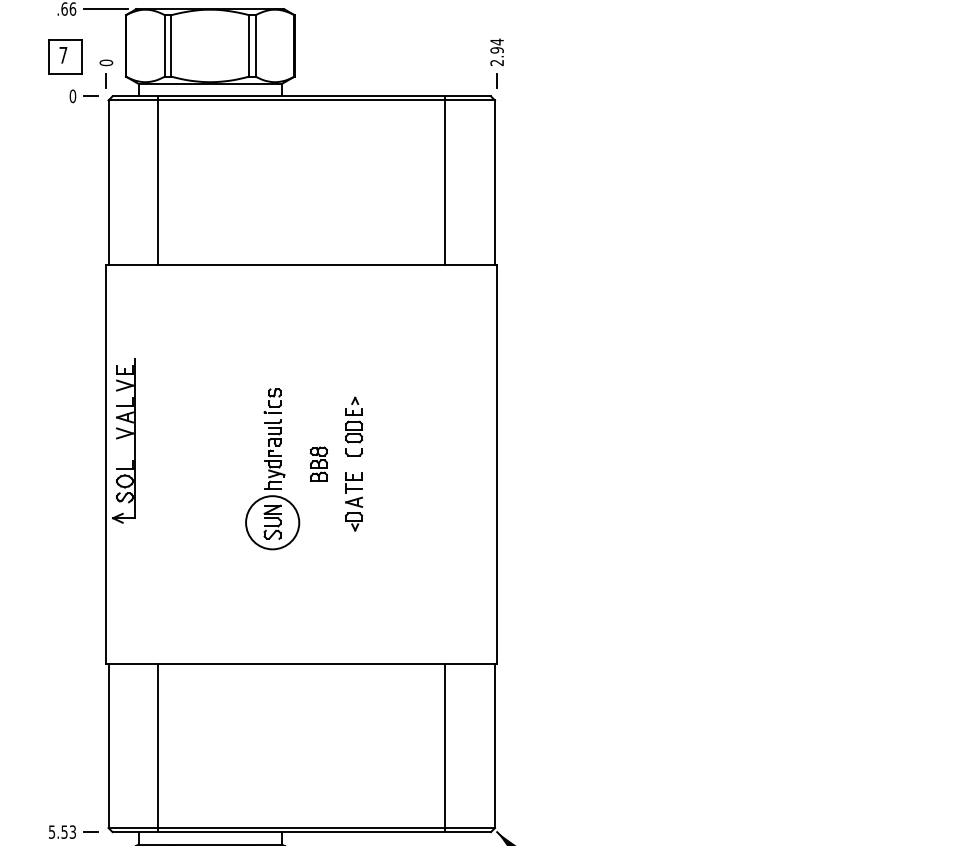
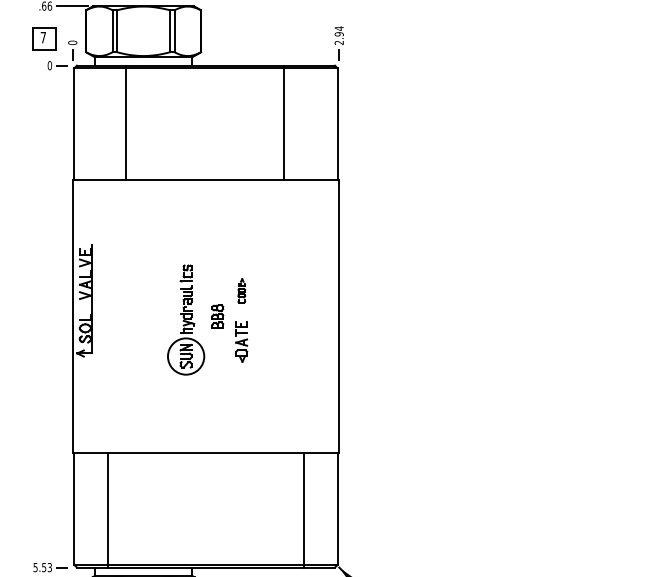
line: (158, 179) -> (126, 122), moved
line: (444, 179) -> (283, 122), moved
part: (353, 425) -> (241, 290), size x0.6

